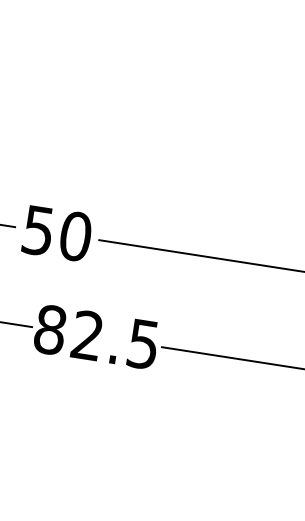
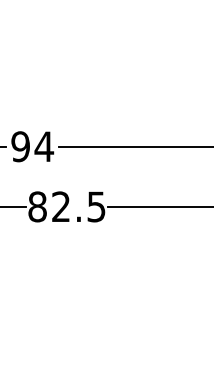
text: (57, 233) -> (32, 146), 50 -> 94

